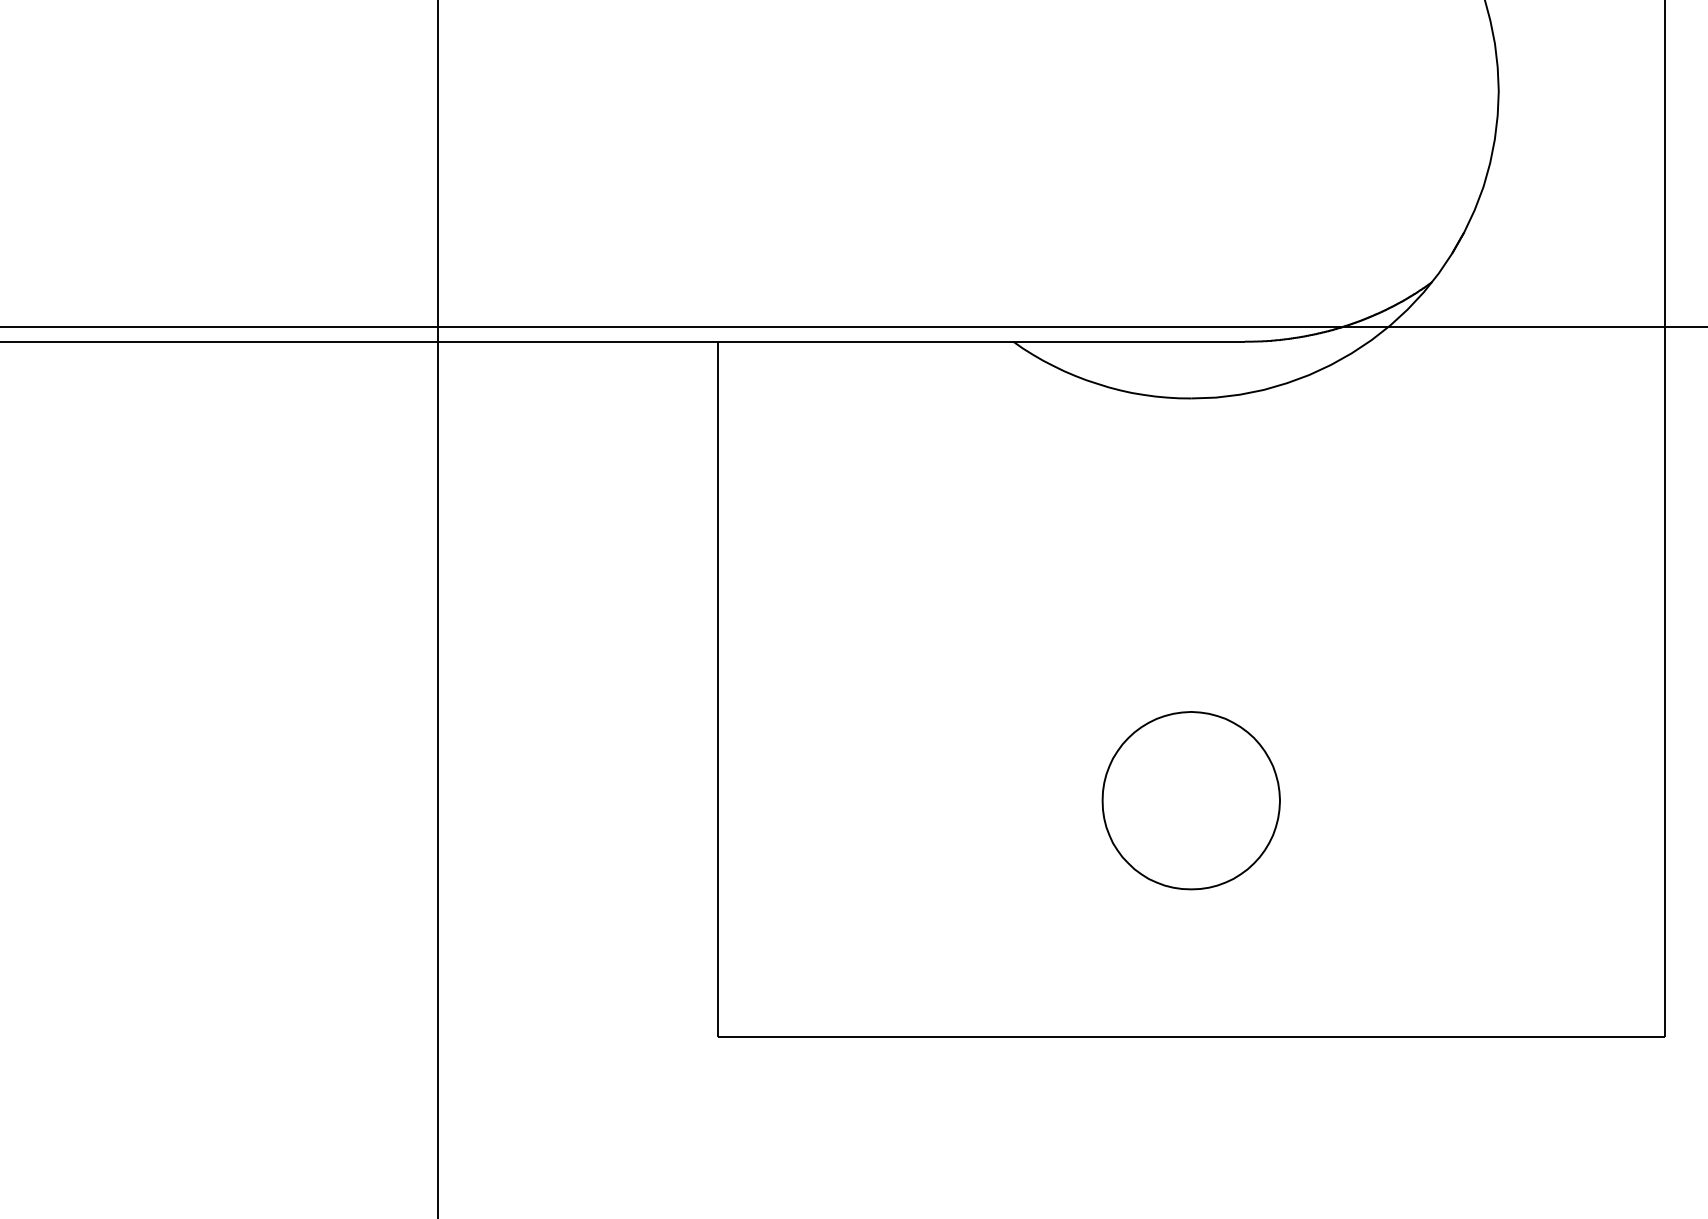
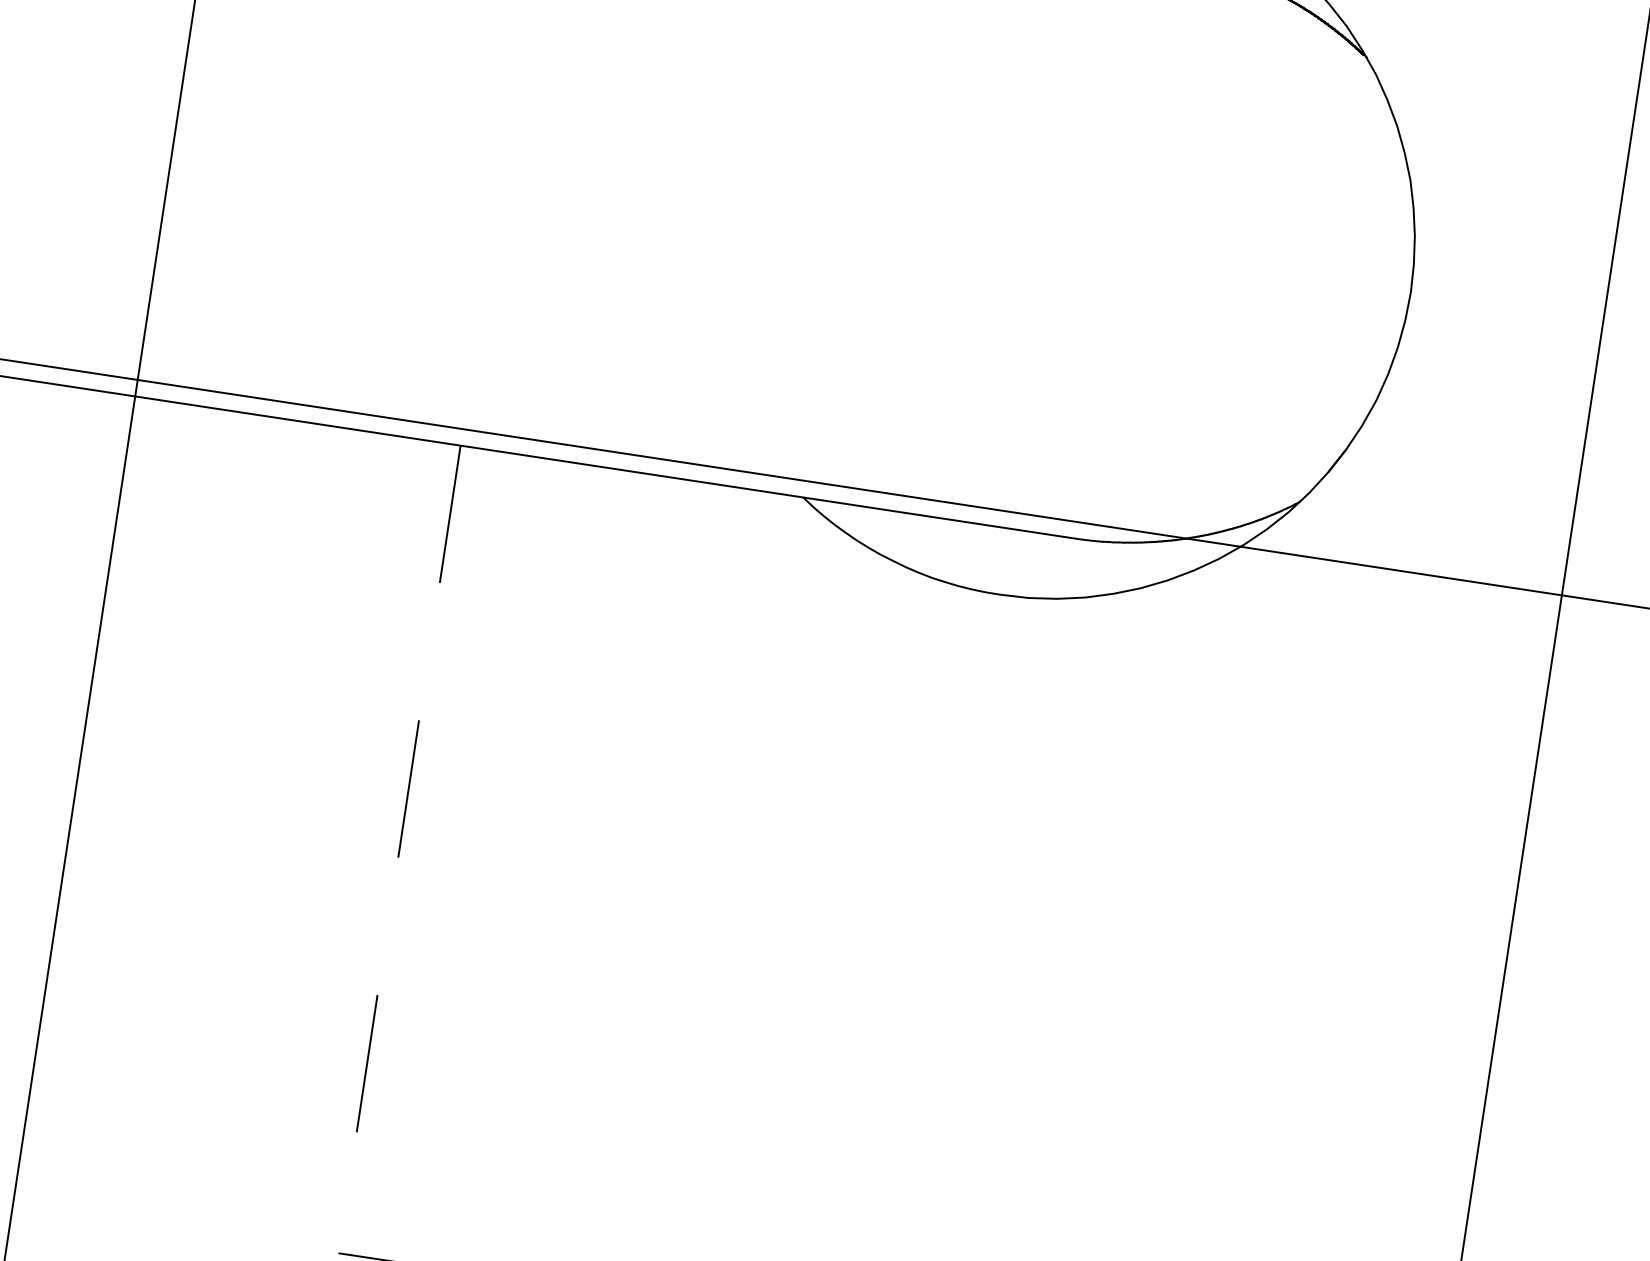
line: (718, 689) -> (399, 849), solid -> dashed
part: (1190, 800) -> (928, 1061), removed

